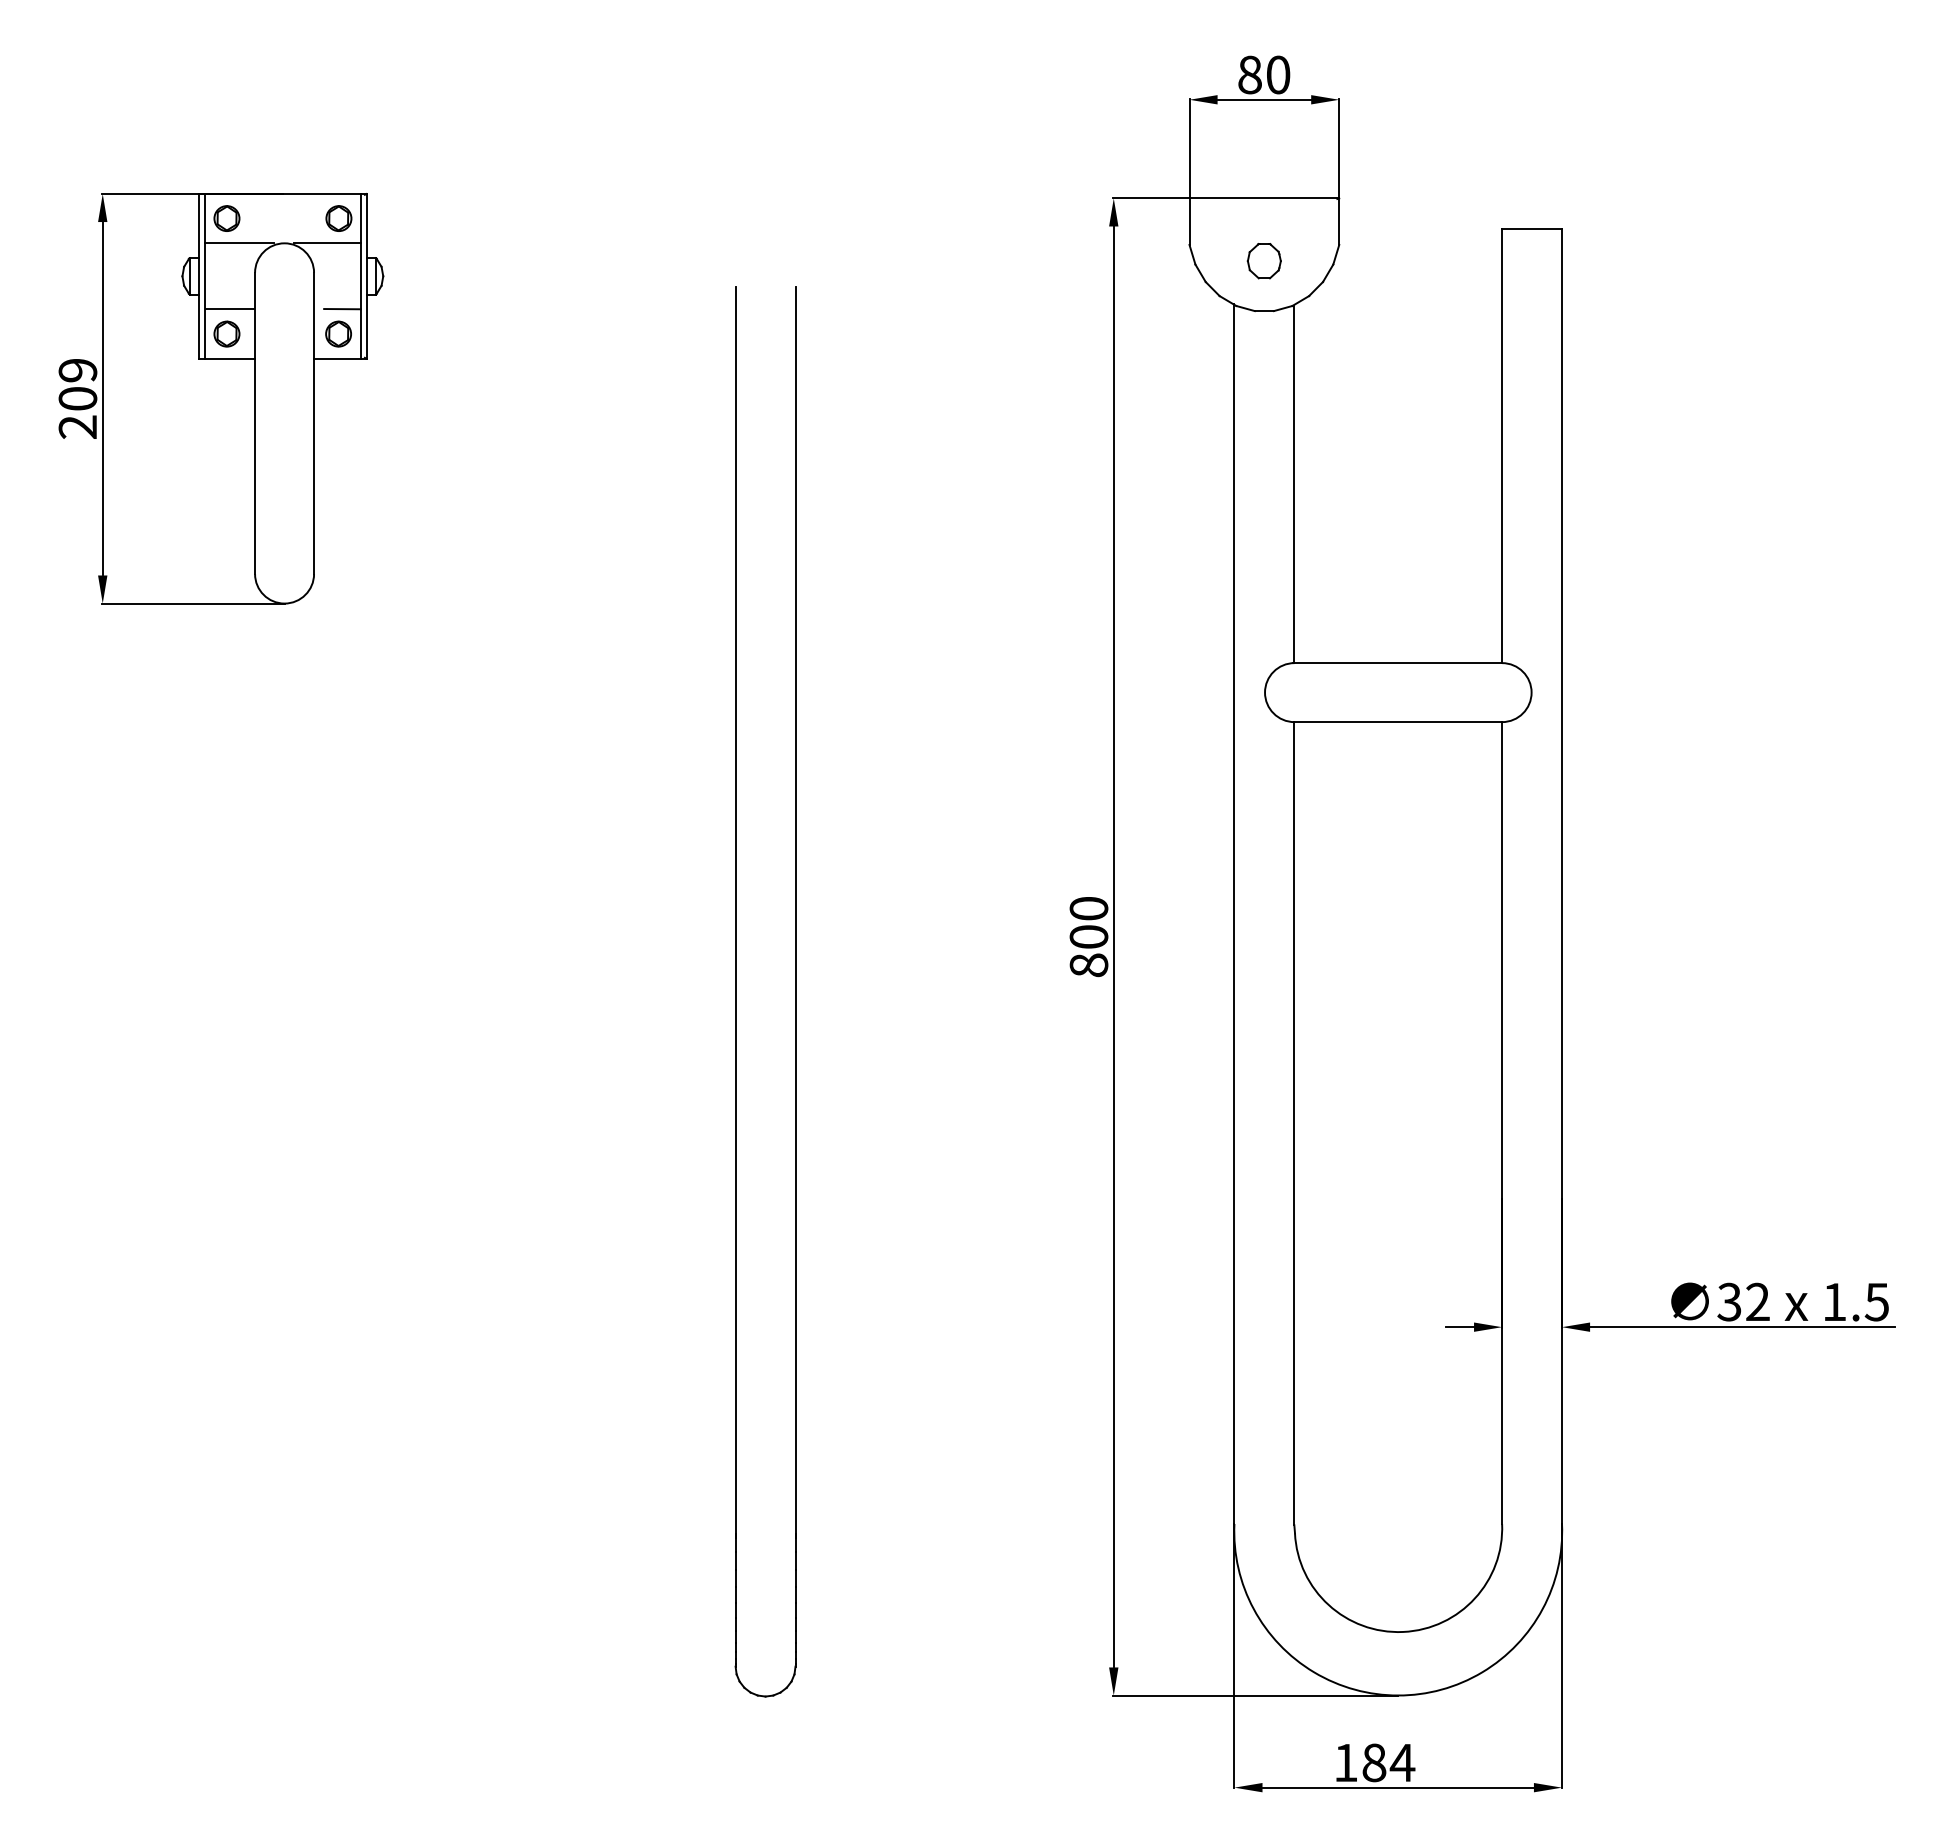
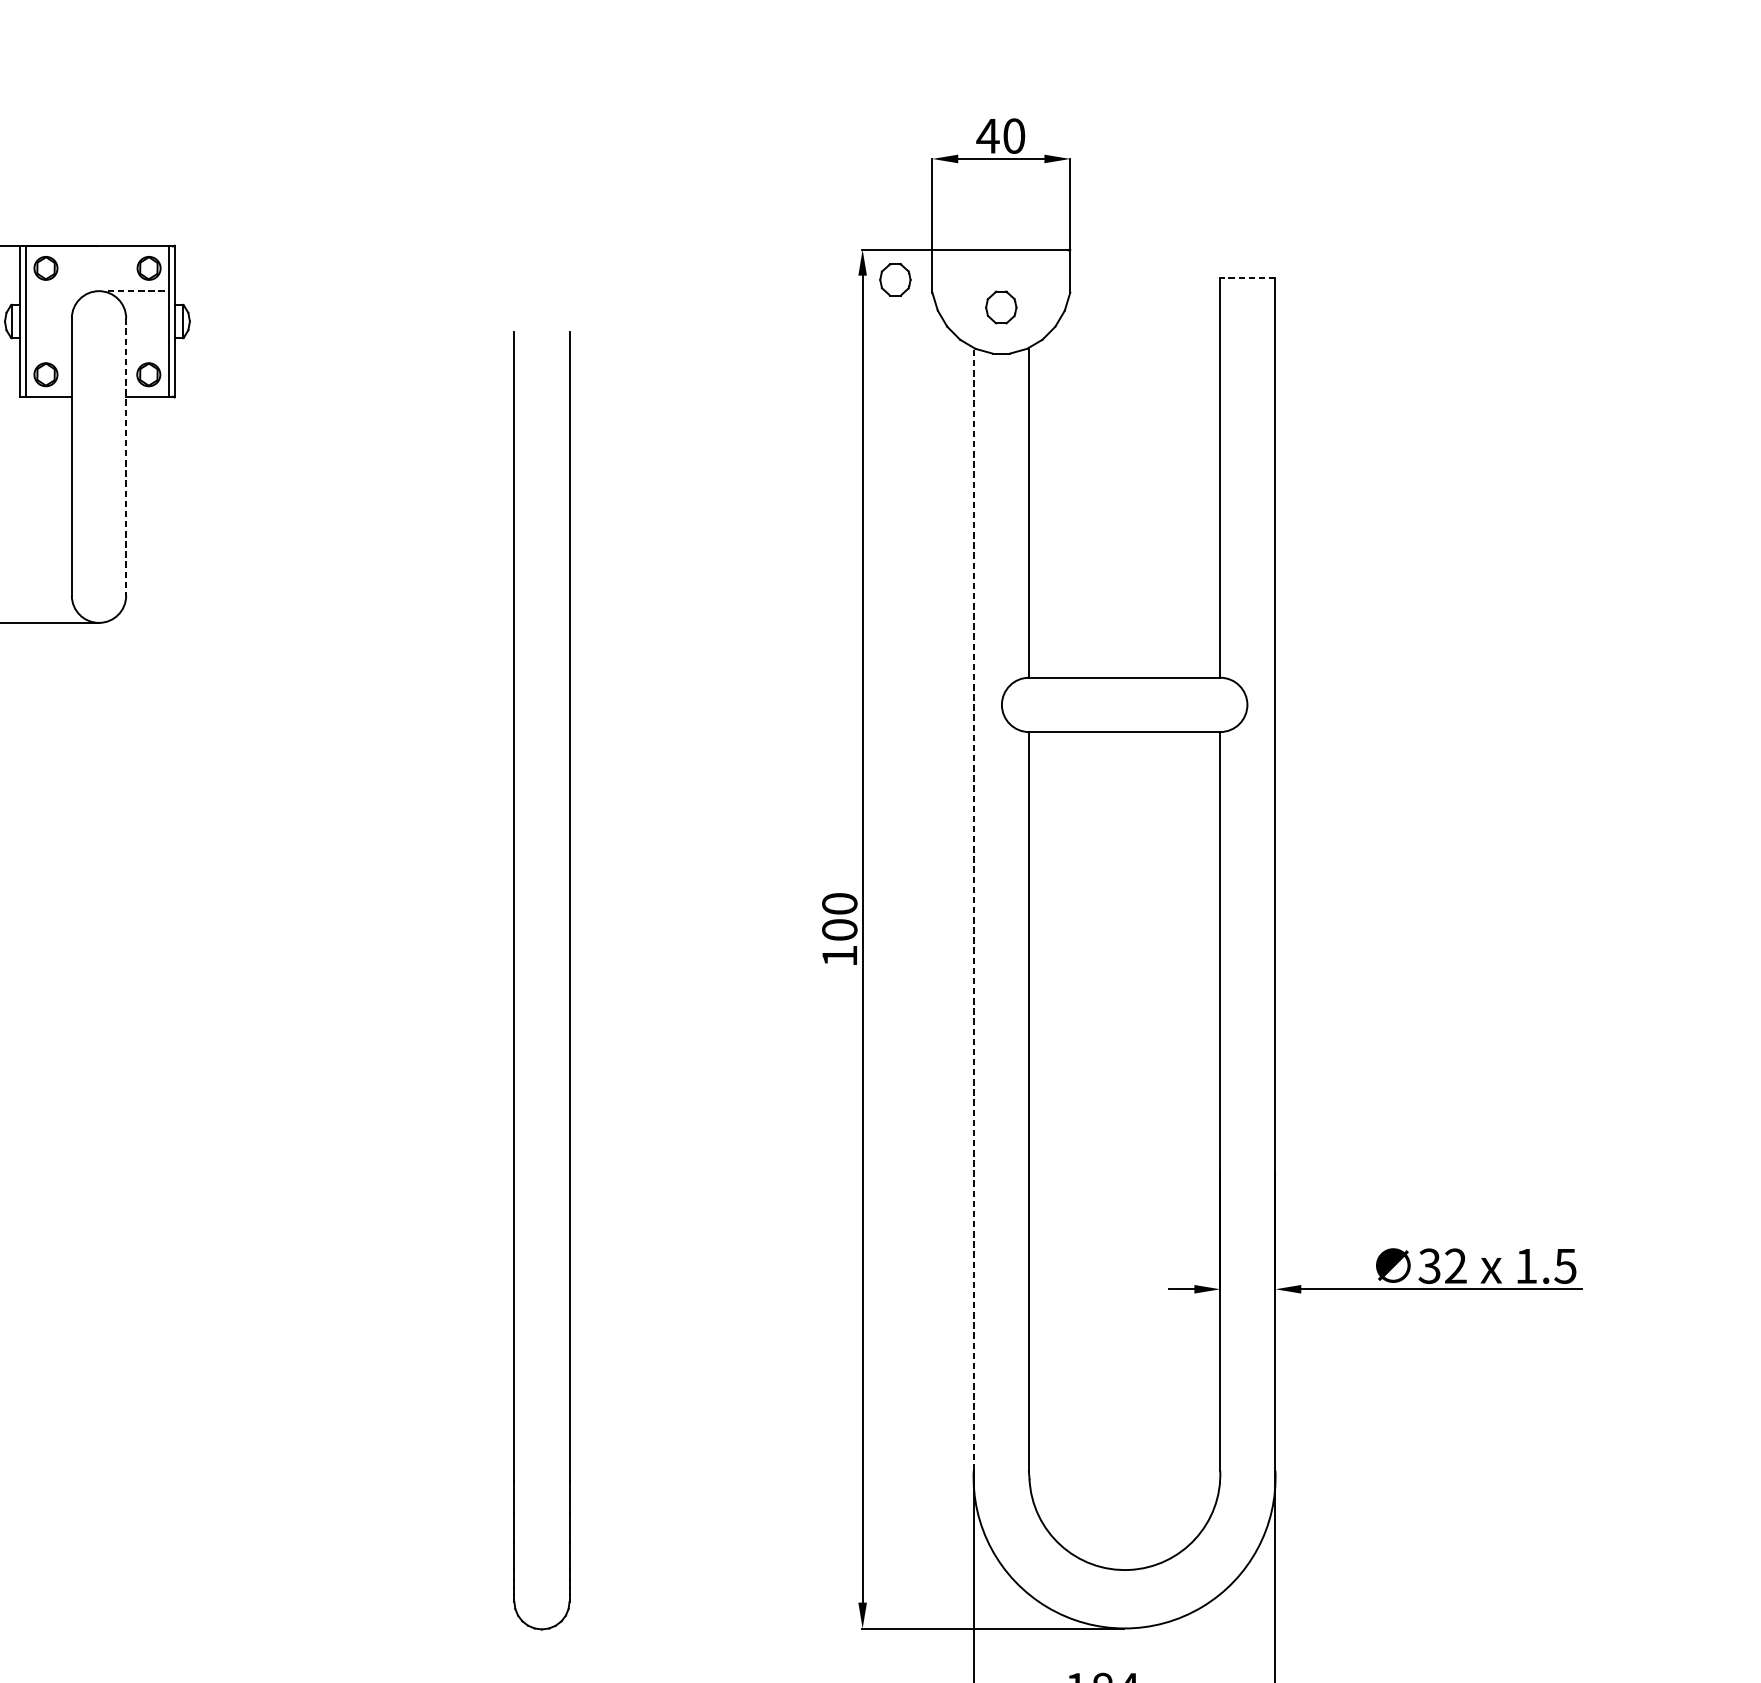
text: (1249, 74) -> (987, 135), 80 -> 40
line: (1532, 228) -> (1248, 277), solid -> dashed
part: (1148, 231) -> (894, 280), added
line: (238, 243) -> (56, 291), removed
line: (327, 243) -> (138, 291), solid -> dashed
line: (229, 309) -> (48, 352), removed
line: (342, 309) -> (152, 352), removed
line: (314, 423) -> (126, 457), solid -> dashed
line: (1234, 914) -> (973, 909), solid -> dashed
text: (1088, 965) -> (839, 956), 800 -> 100

